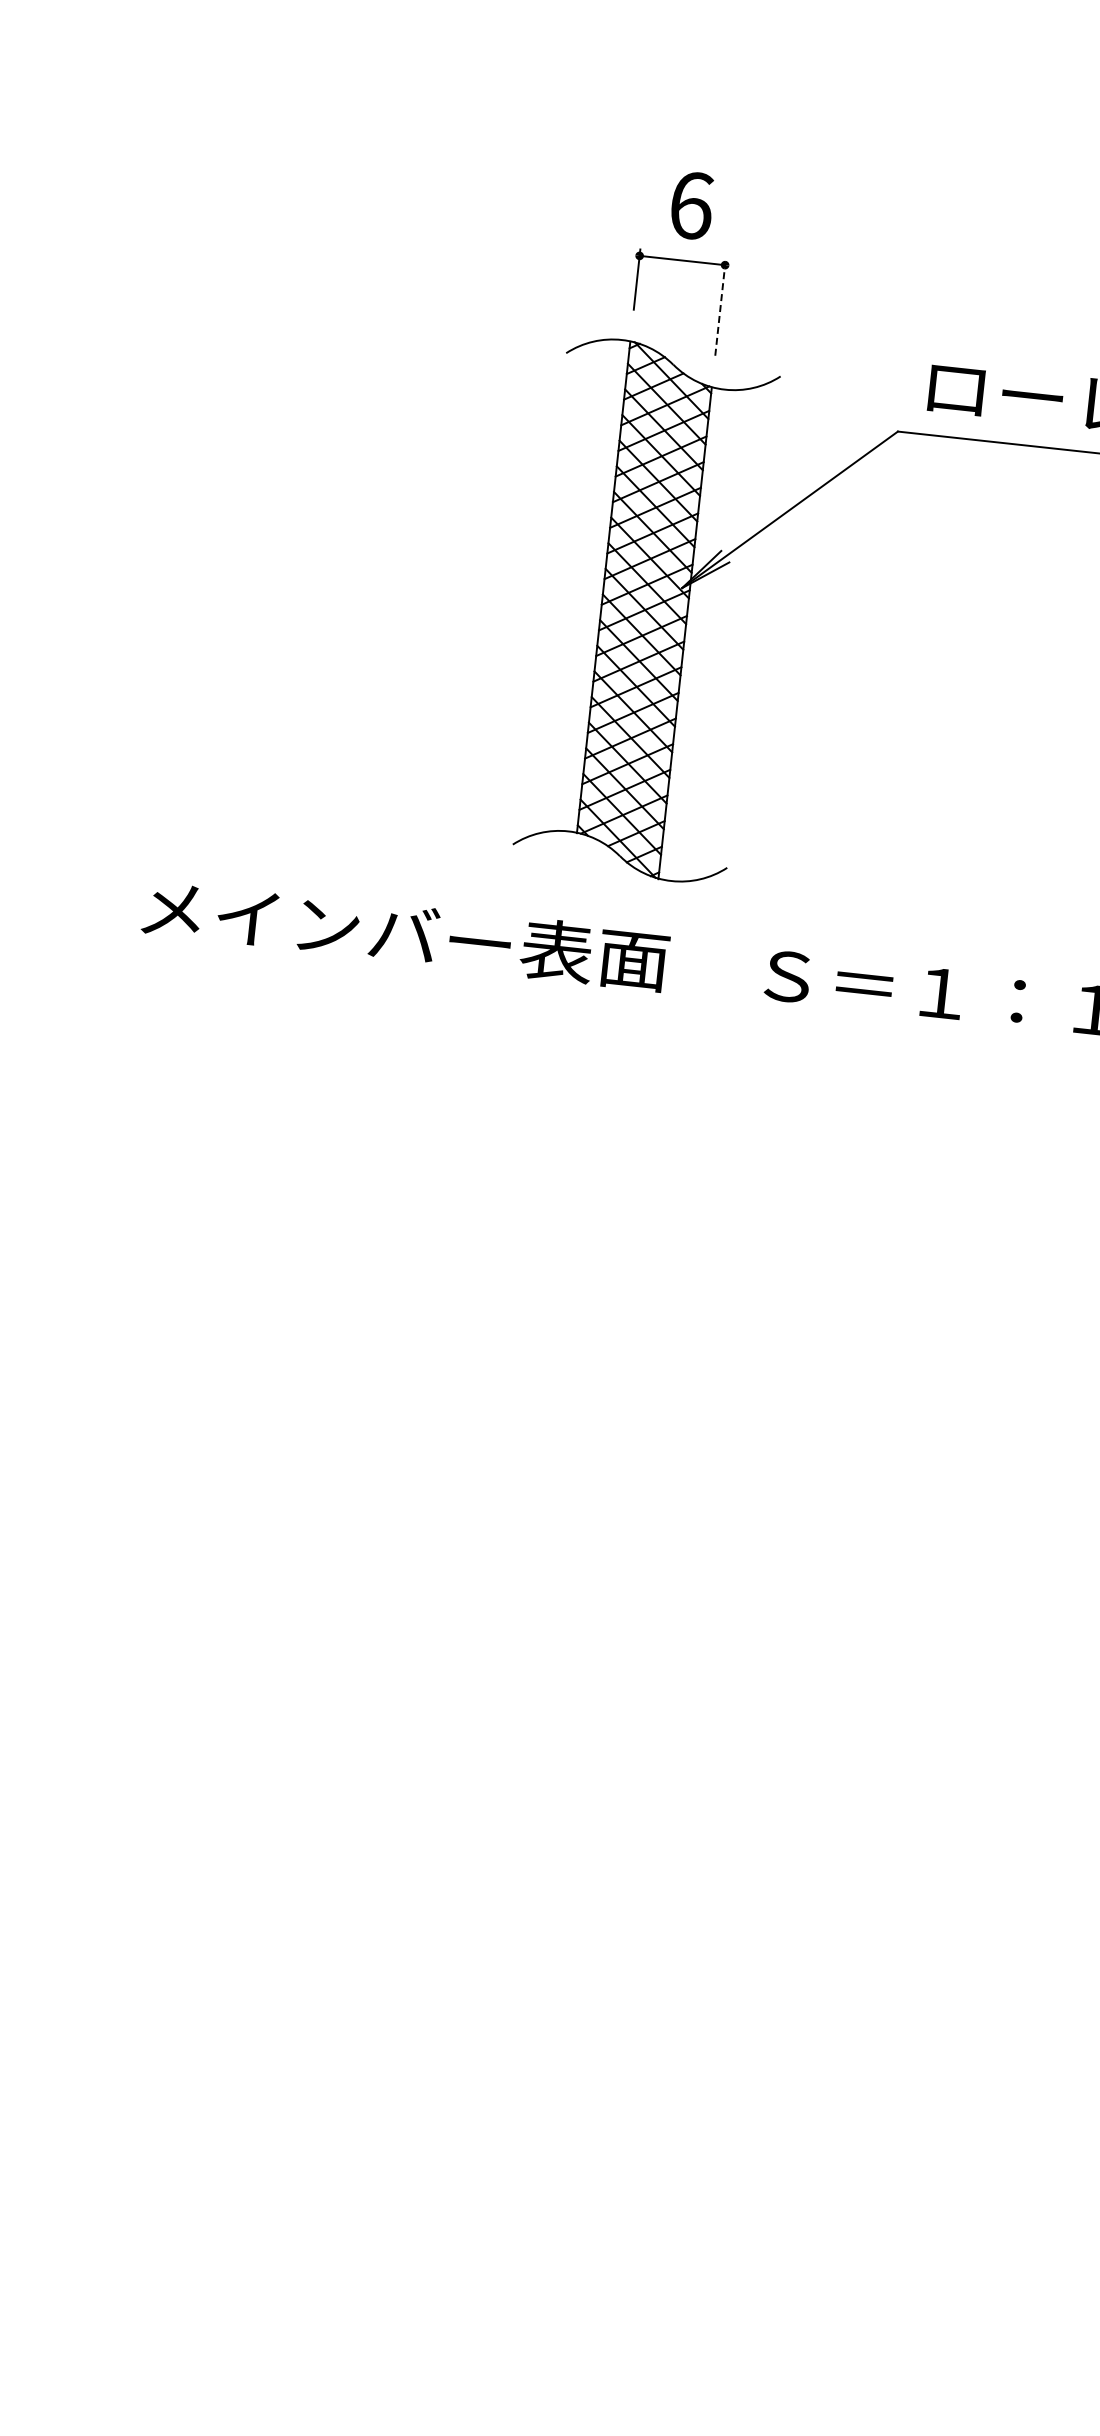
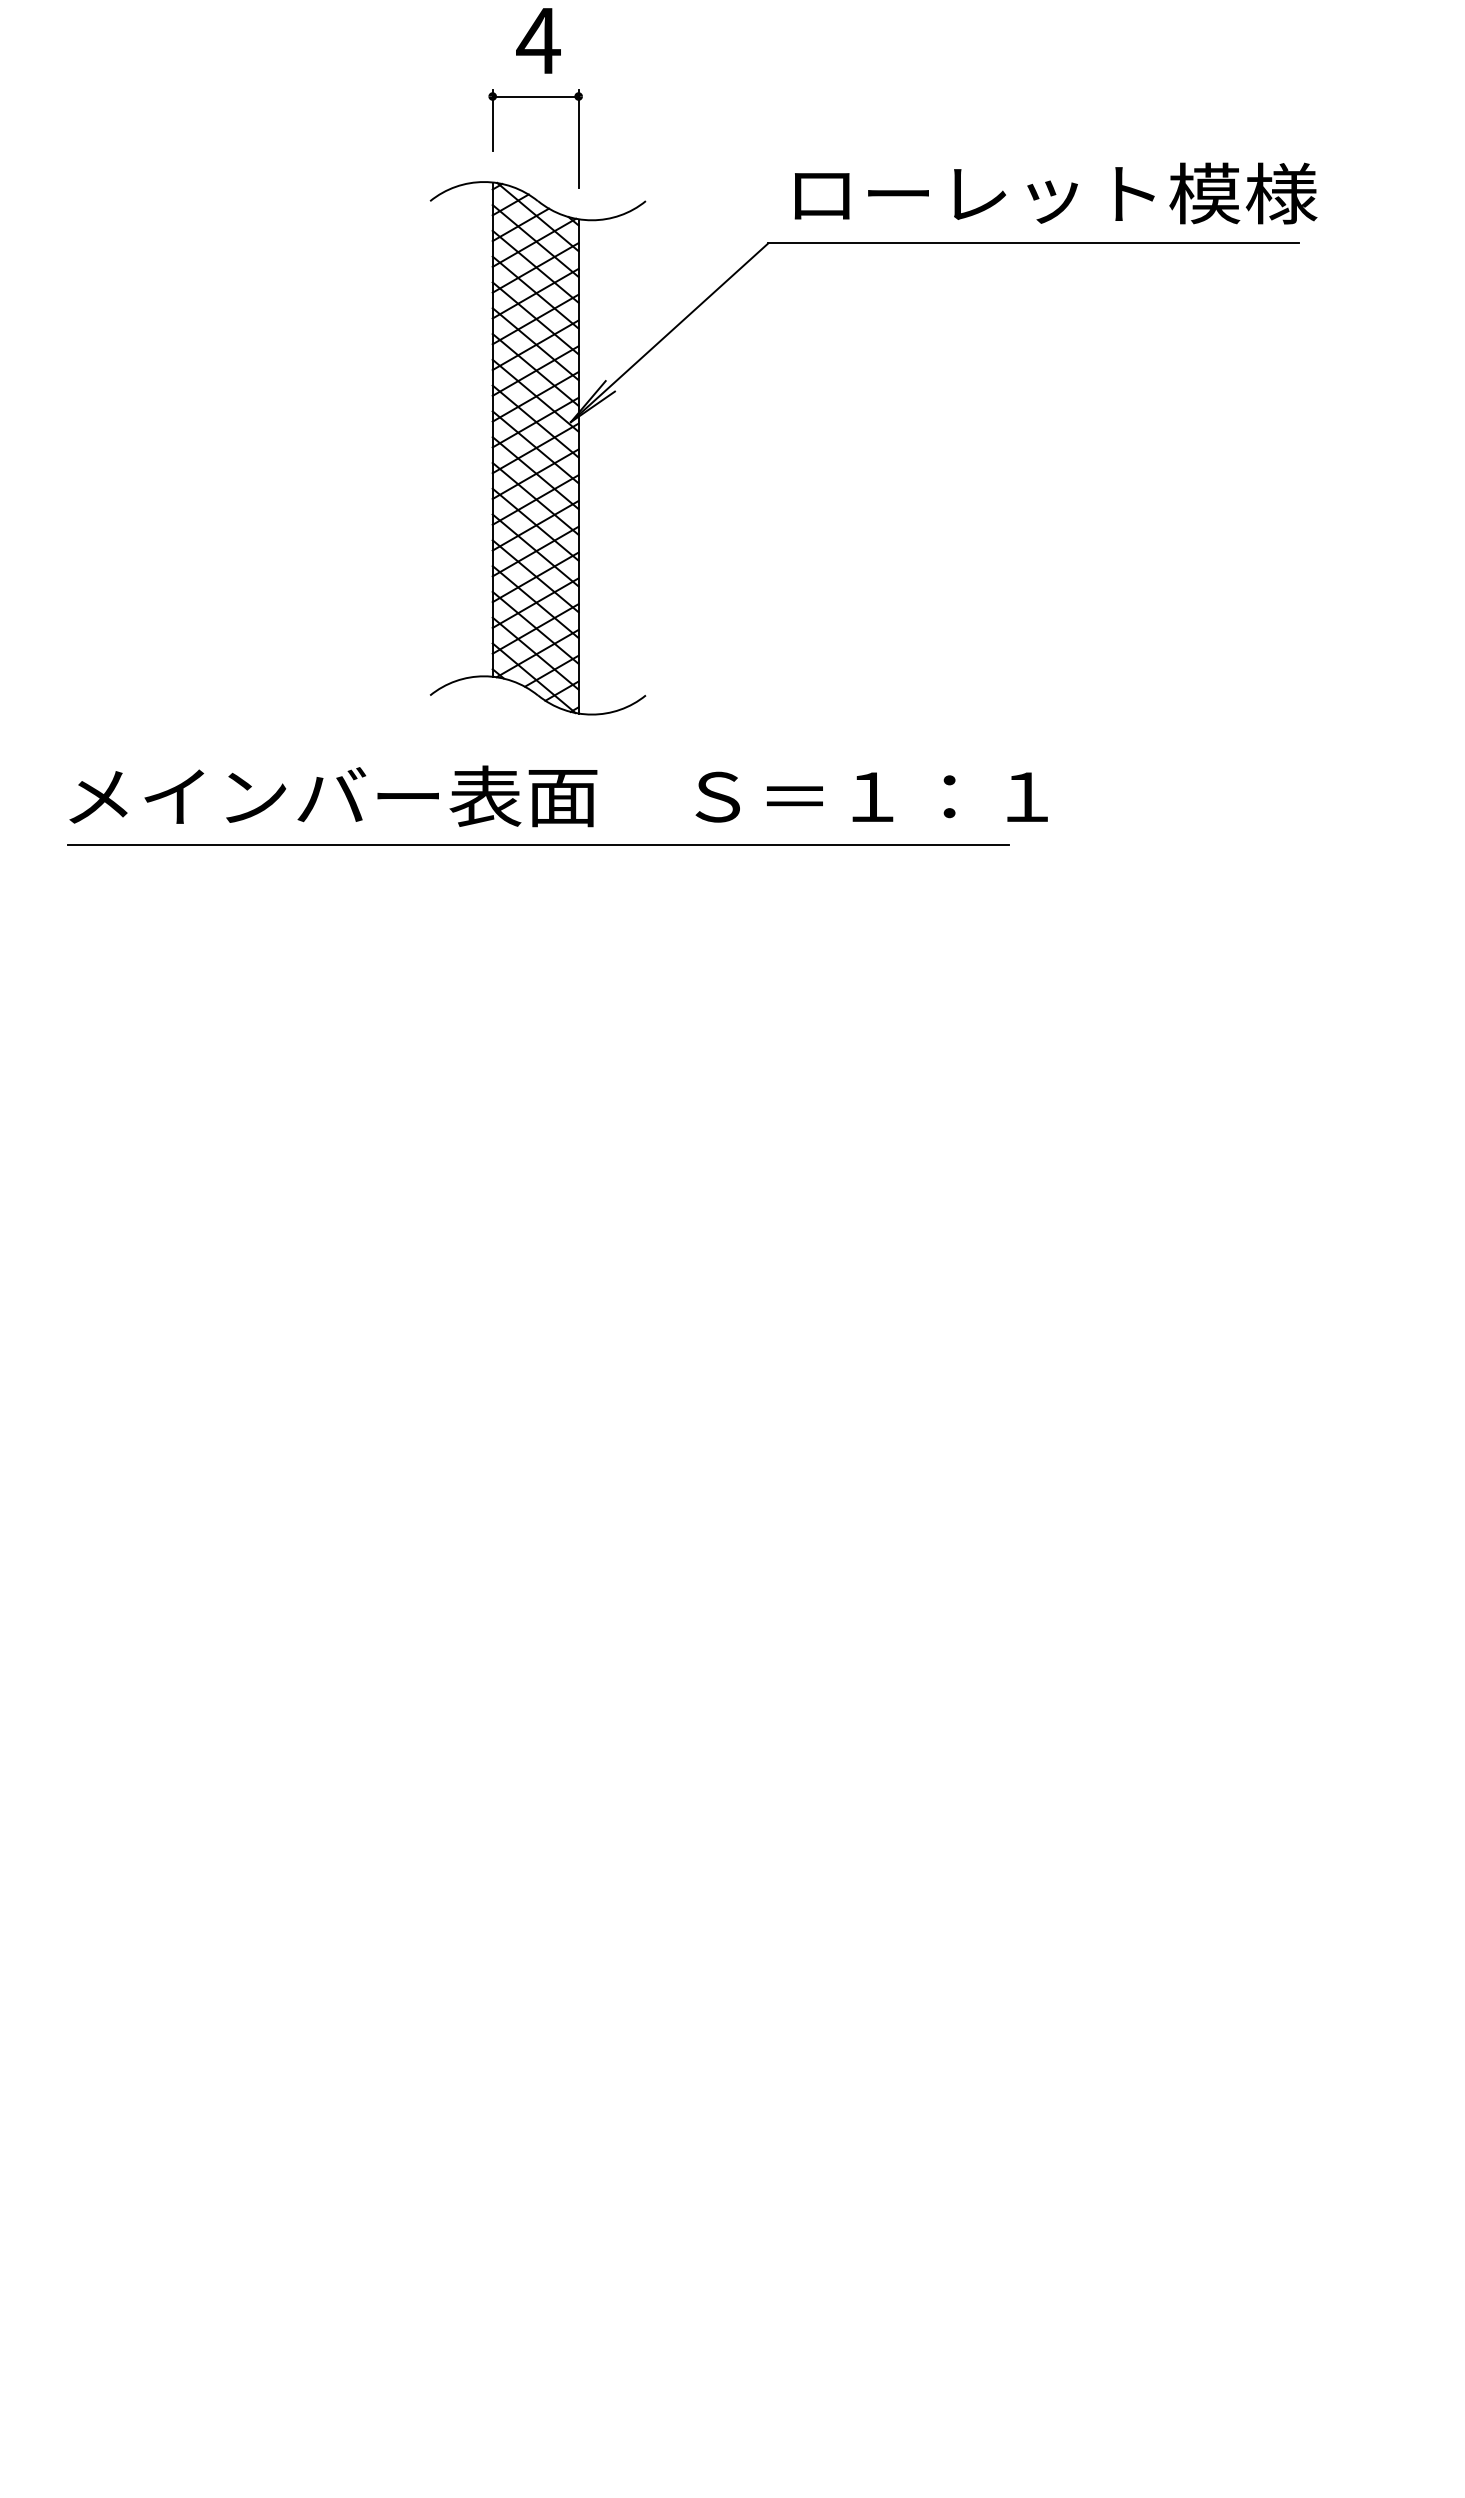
text: (691, 205) -> (538, 40), 6 -> 4
line: (720, 306) -> (578, 138), dashed -> solid
line: (604, 1005) -> (538, 845), added

